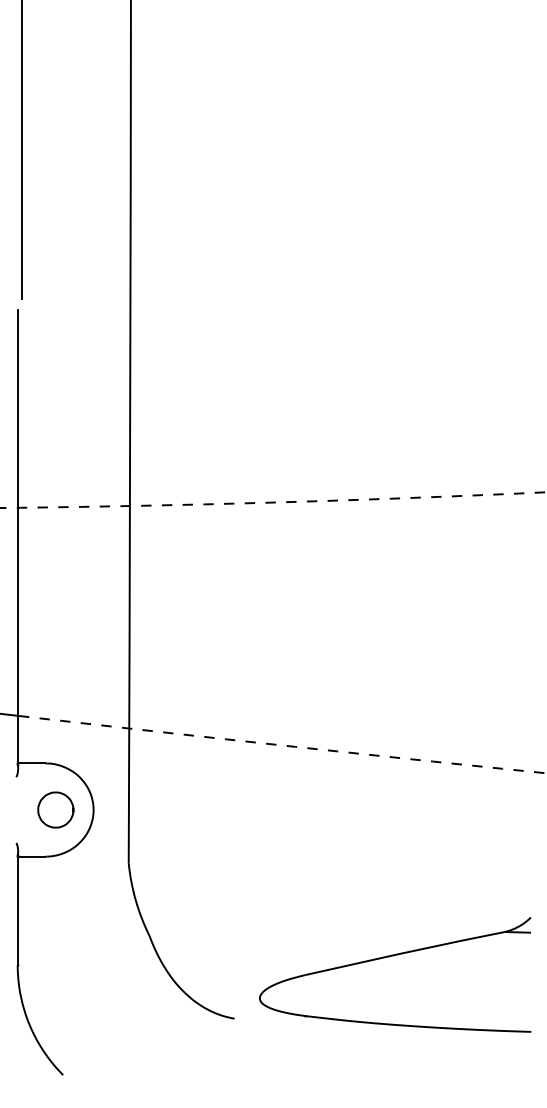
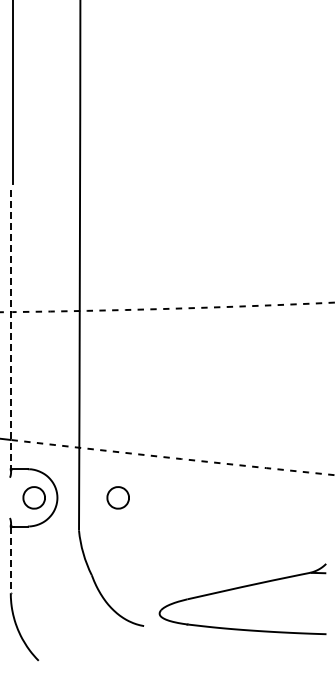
line: (17, 537) -> (10, 330), solid -> dashed
curve: (184, 796) -> (113, 489), added
line: (17, 911) -> (10, 560), solid -> dashed

